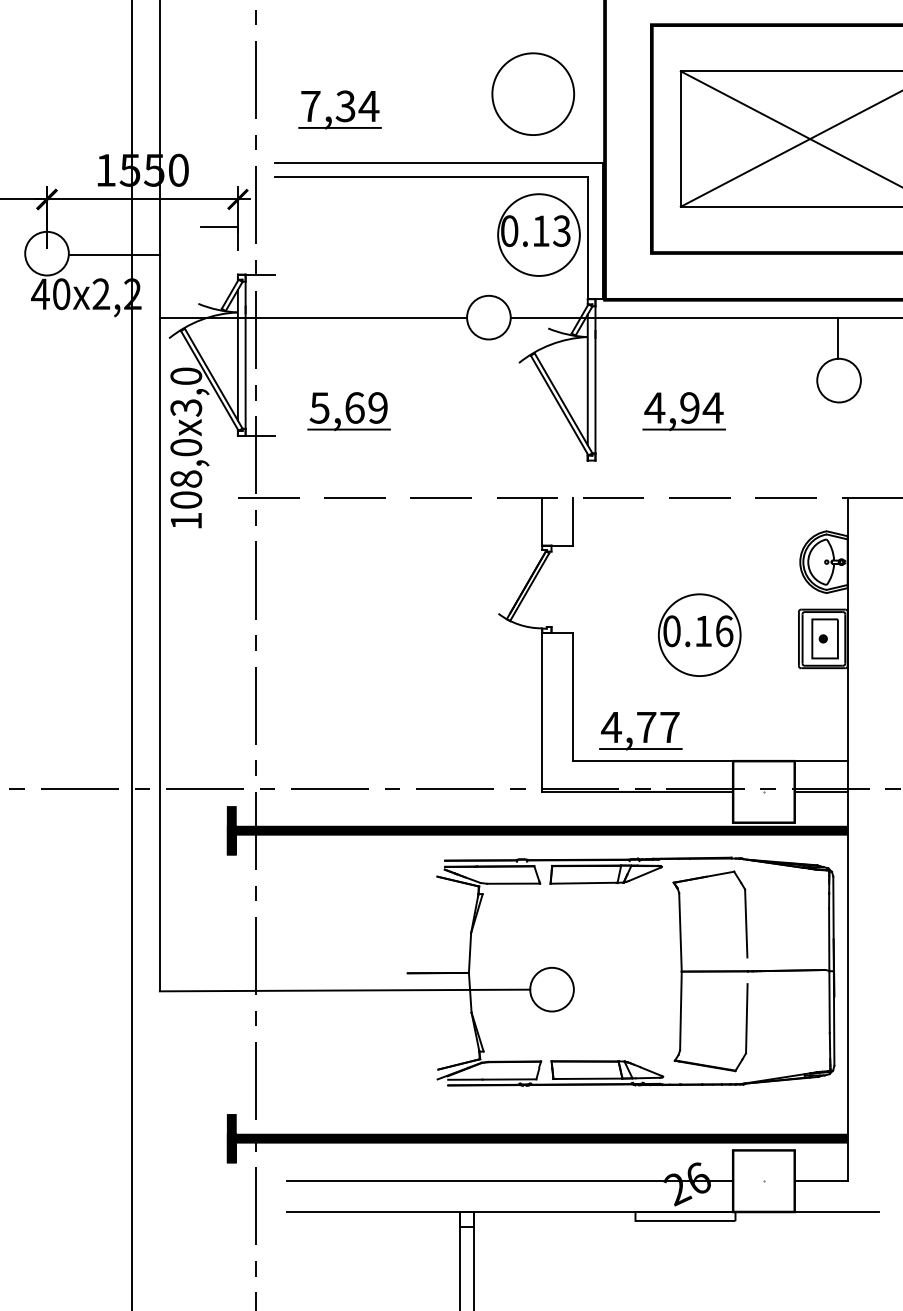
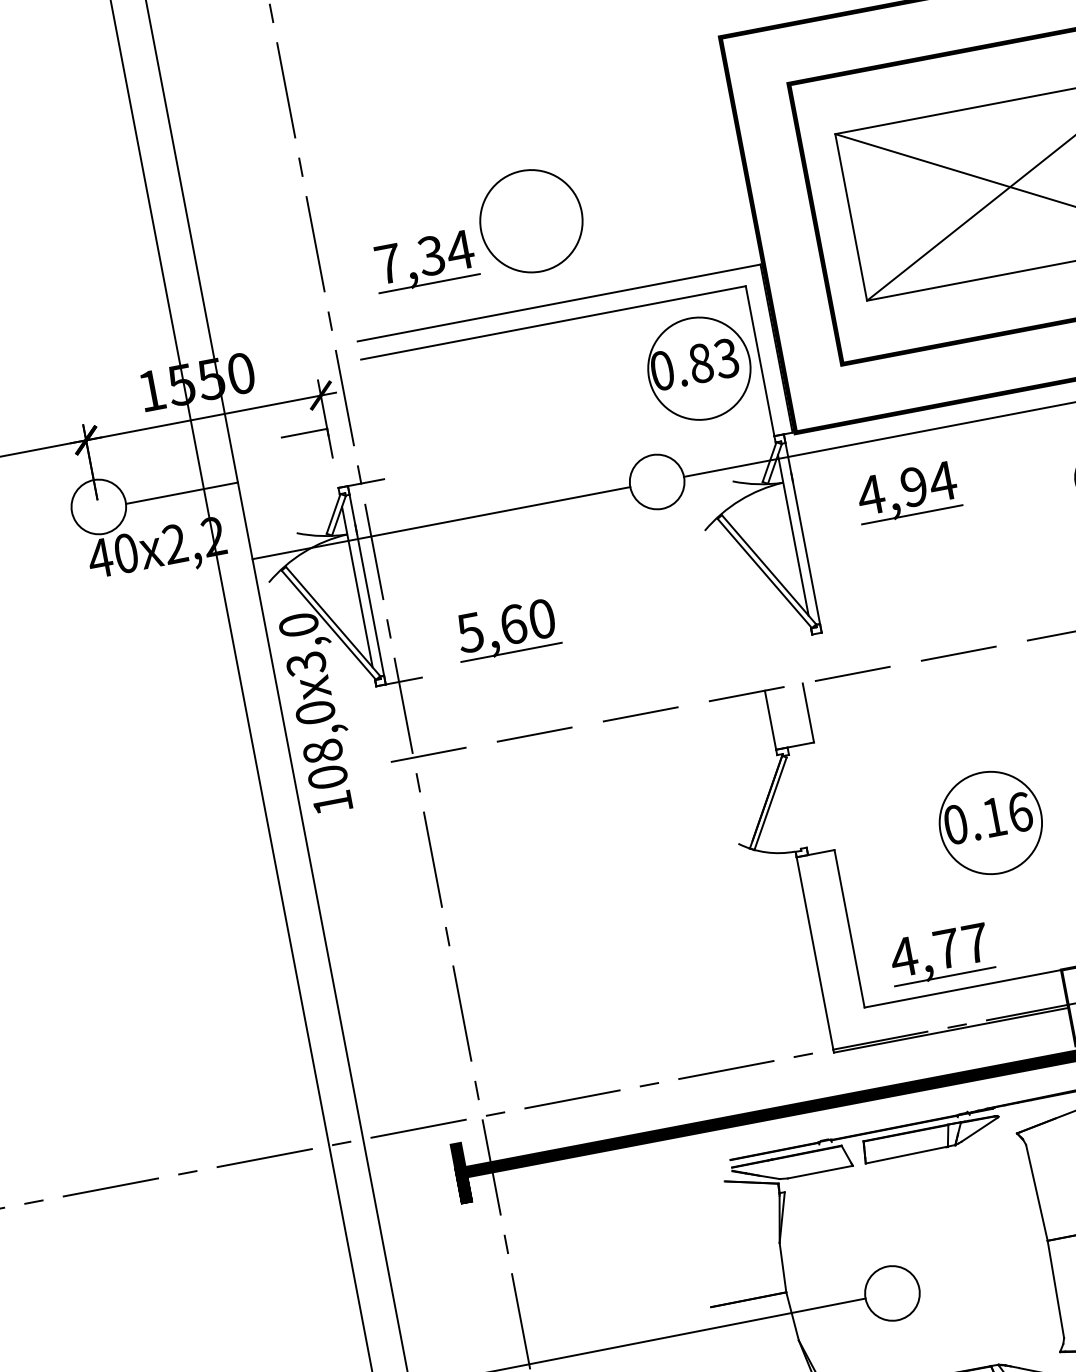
circle: (532, 93) -> (530, 220), moved
text: (540, 230) -> (700, 362), 0.13 -> 0.83
text: (377, 407) -> (541, 618), 5,69 -> 5,60
part: (683, 411) -> (907, 492), moved

